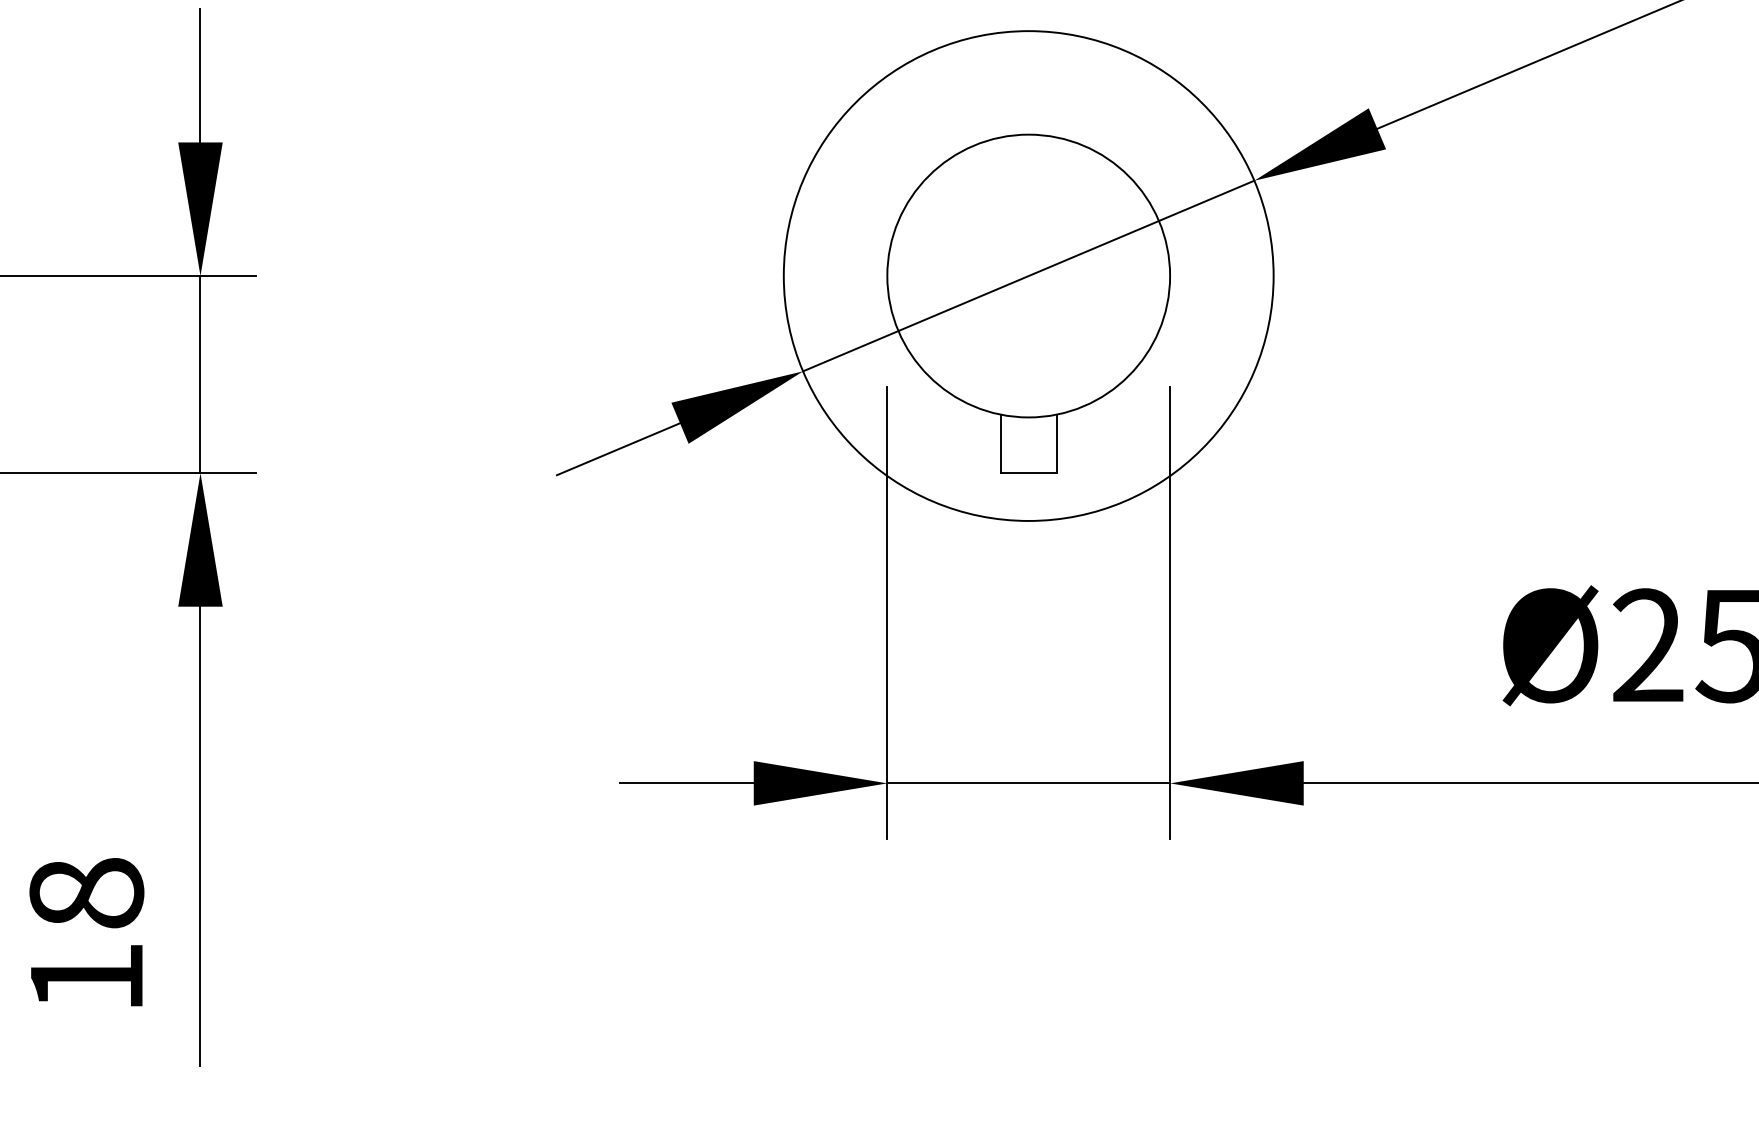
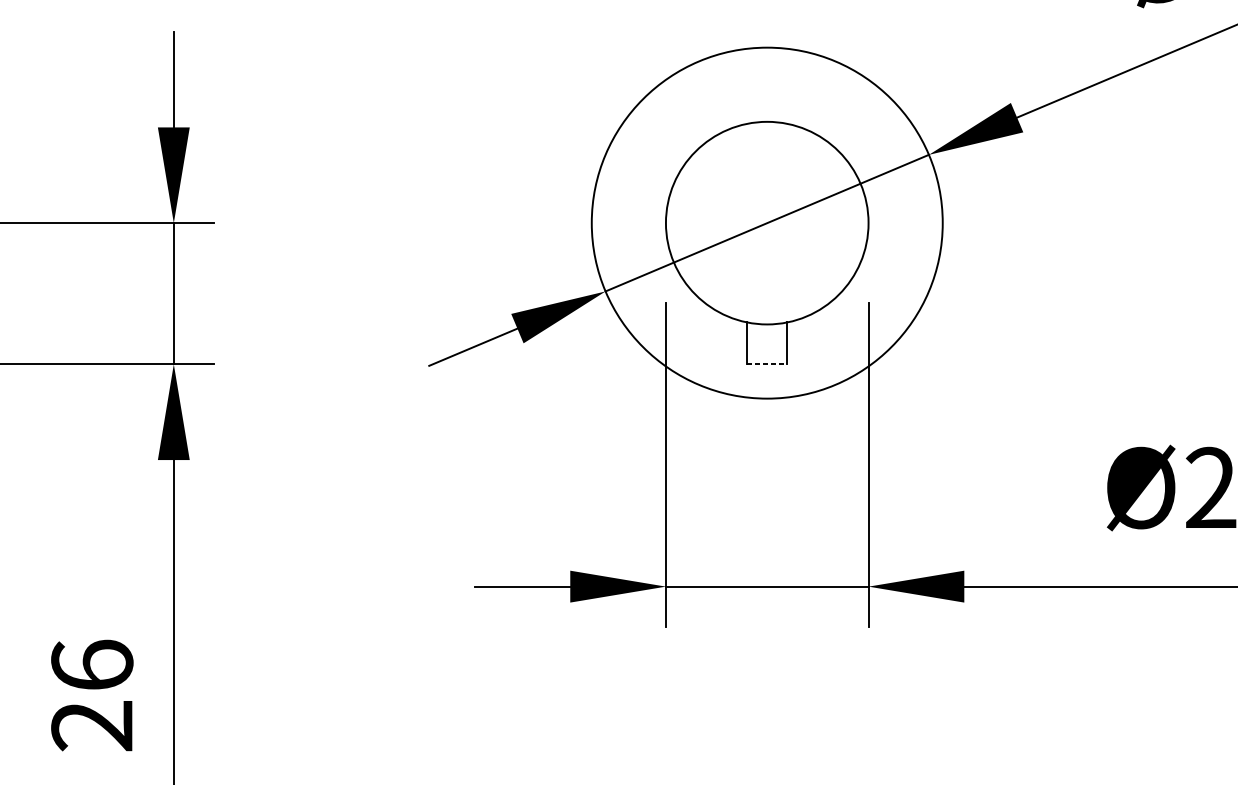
line: (1028, 473) -> (767, 364), solid -> dashed
text: (86, 935) -> (92, 695), 18 -> 26

